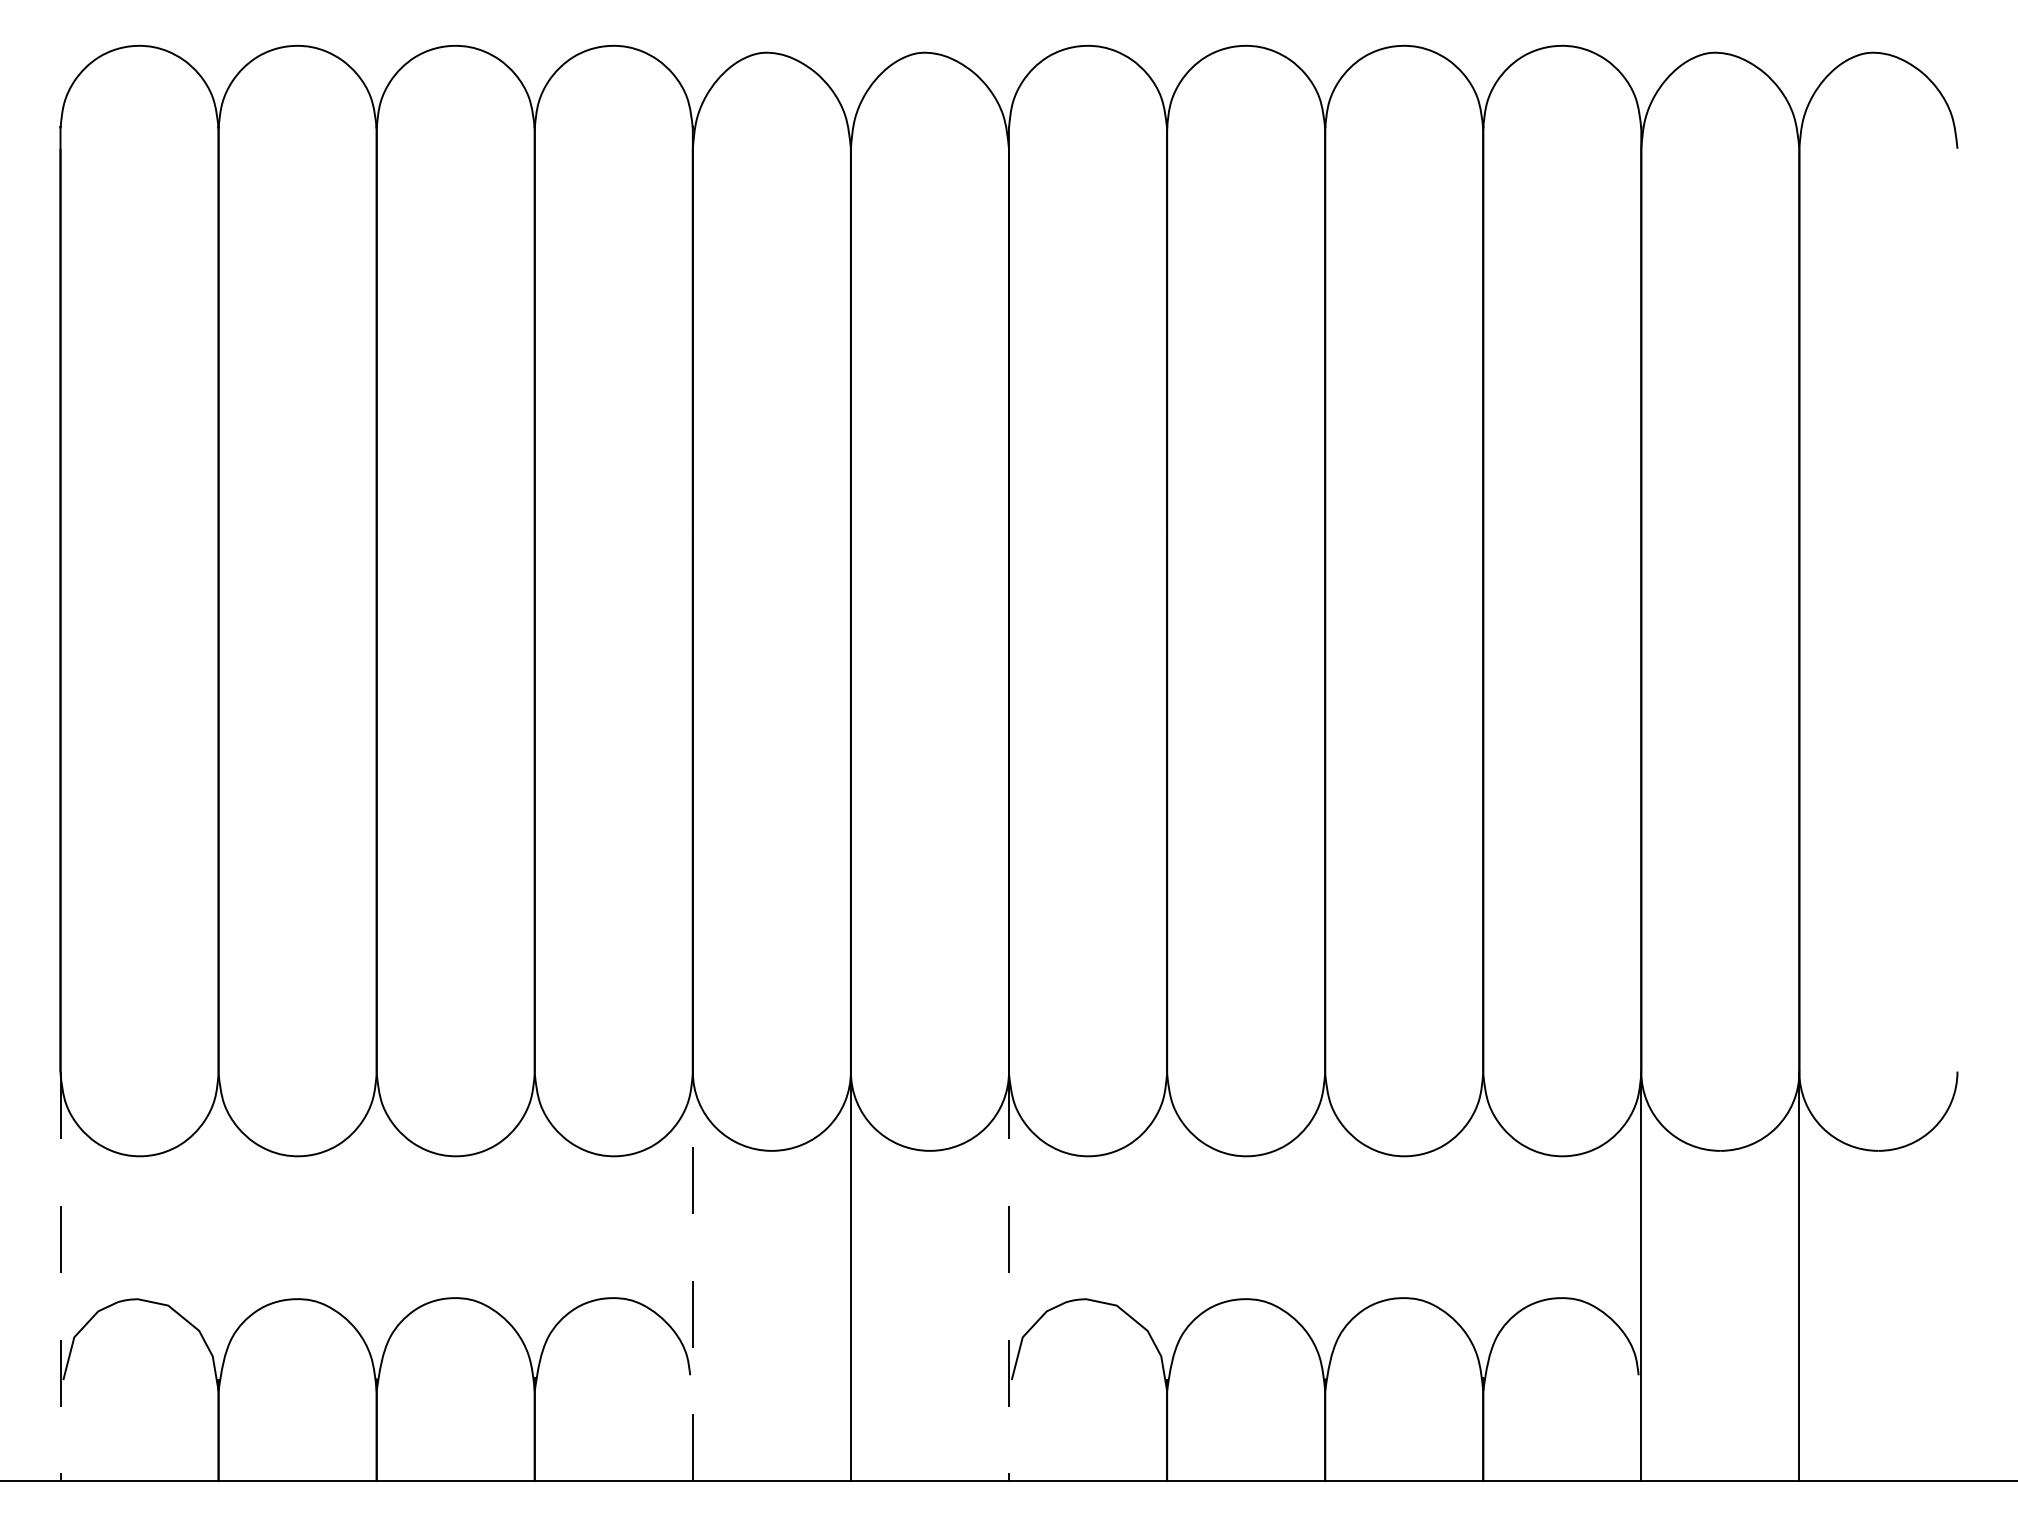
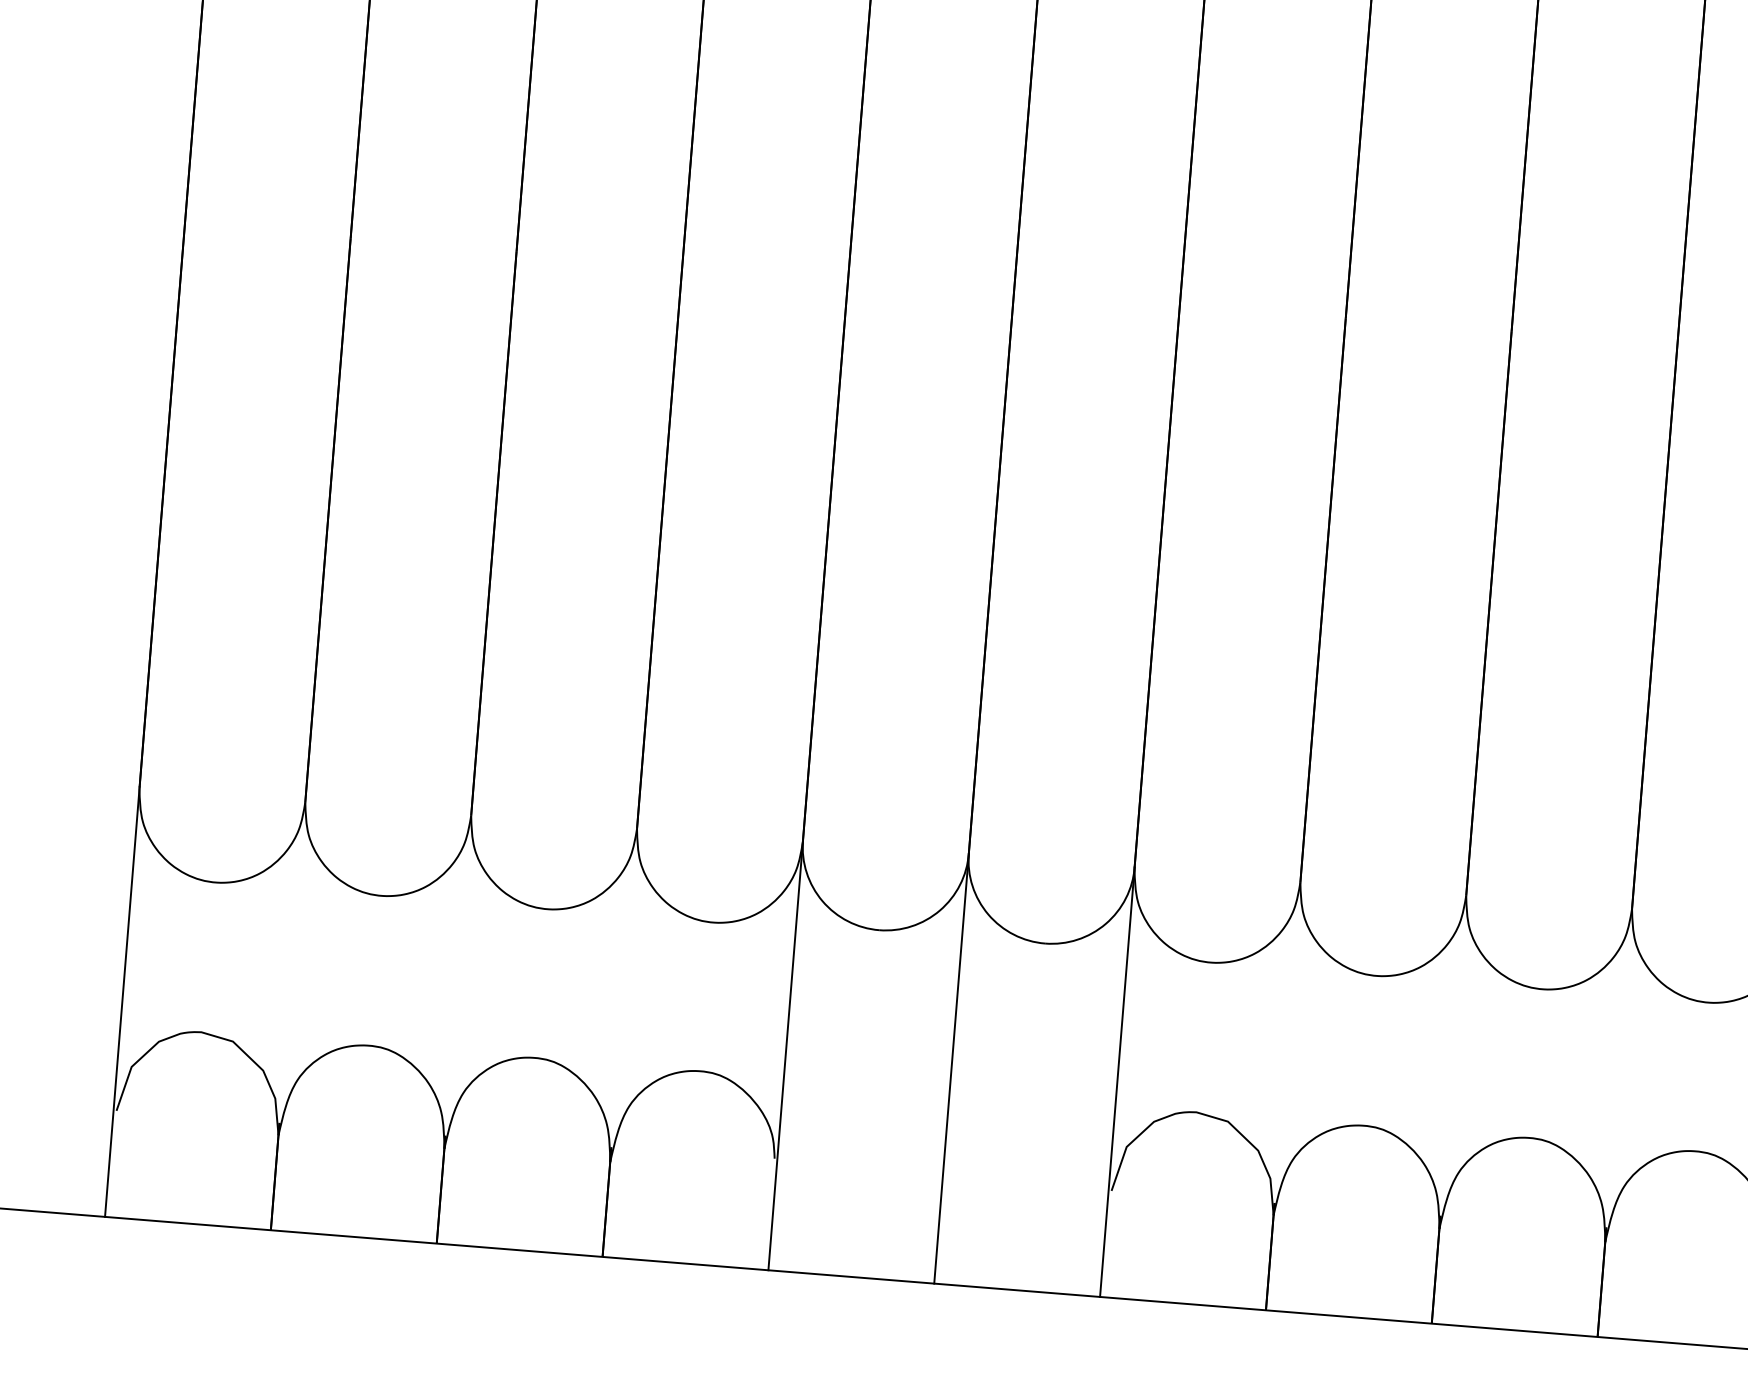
line: (60, 1276) -> (122, 1001), dashed -> solid
line: (692, 1276) -> (785, 1055), dashed -> solid
line: (1008, 1276) -> (1116, 1081), dashed -> solid

